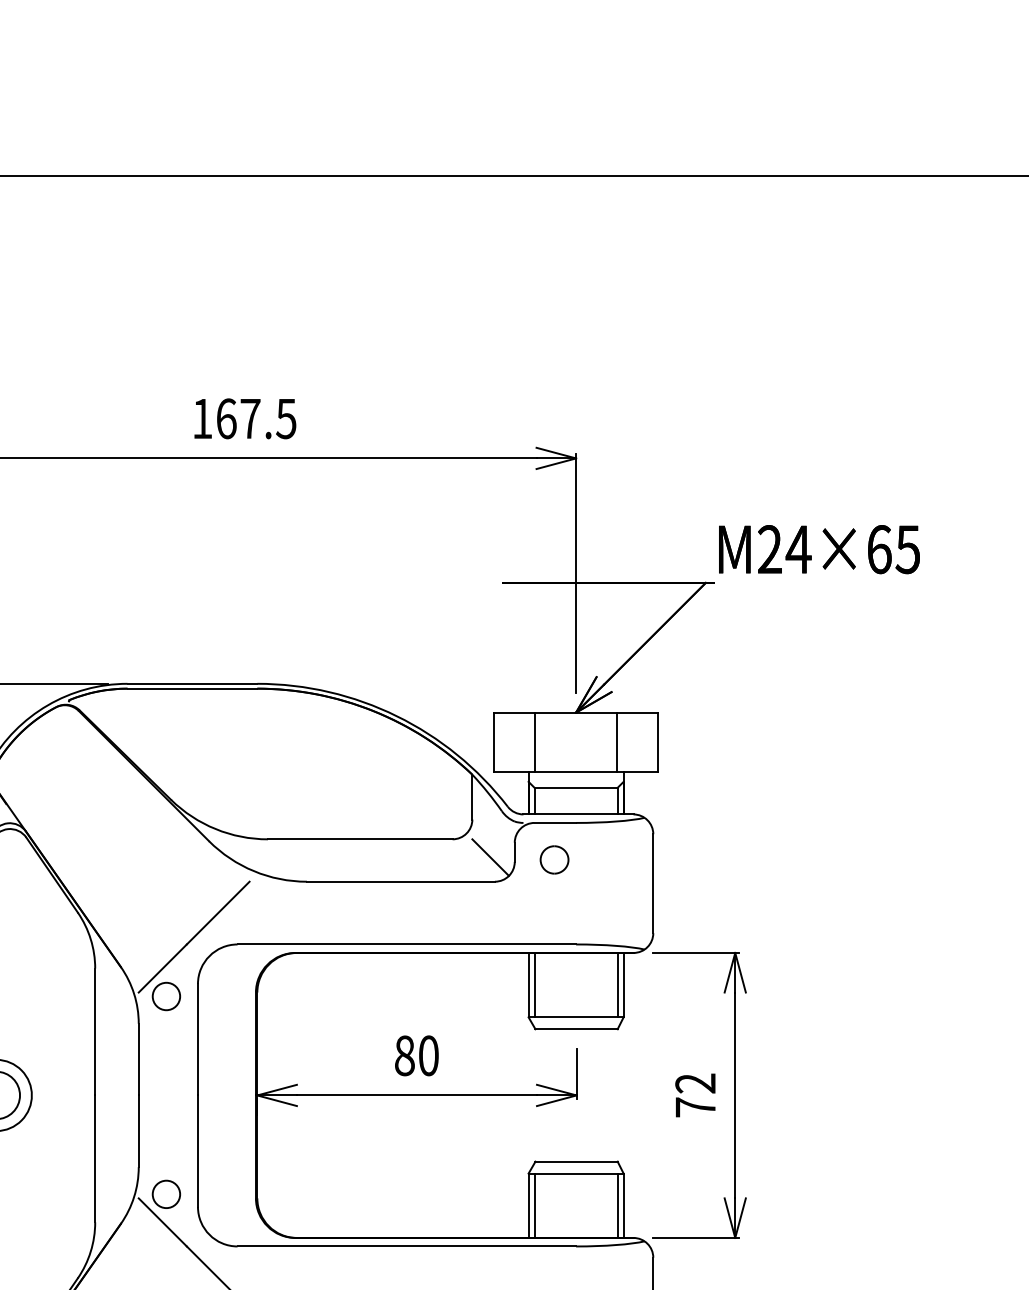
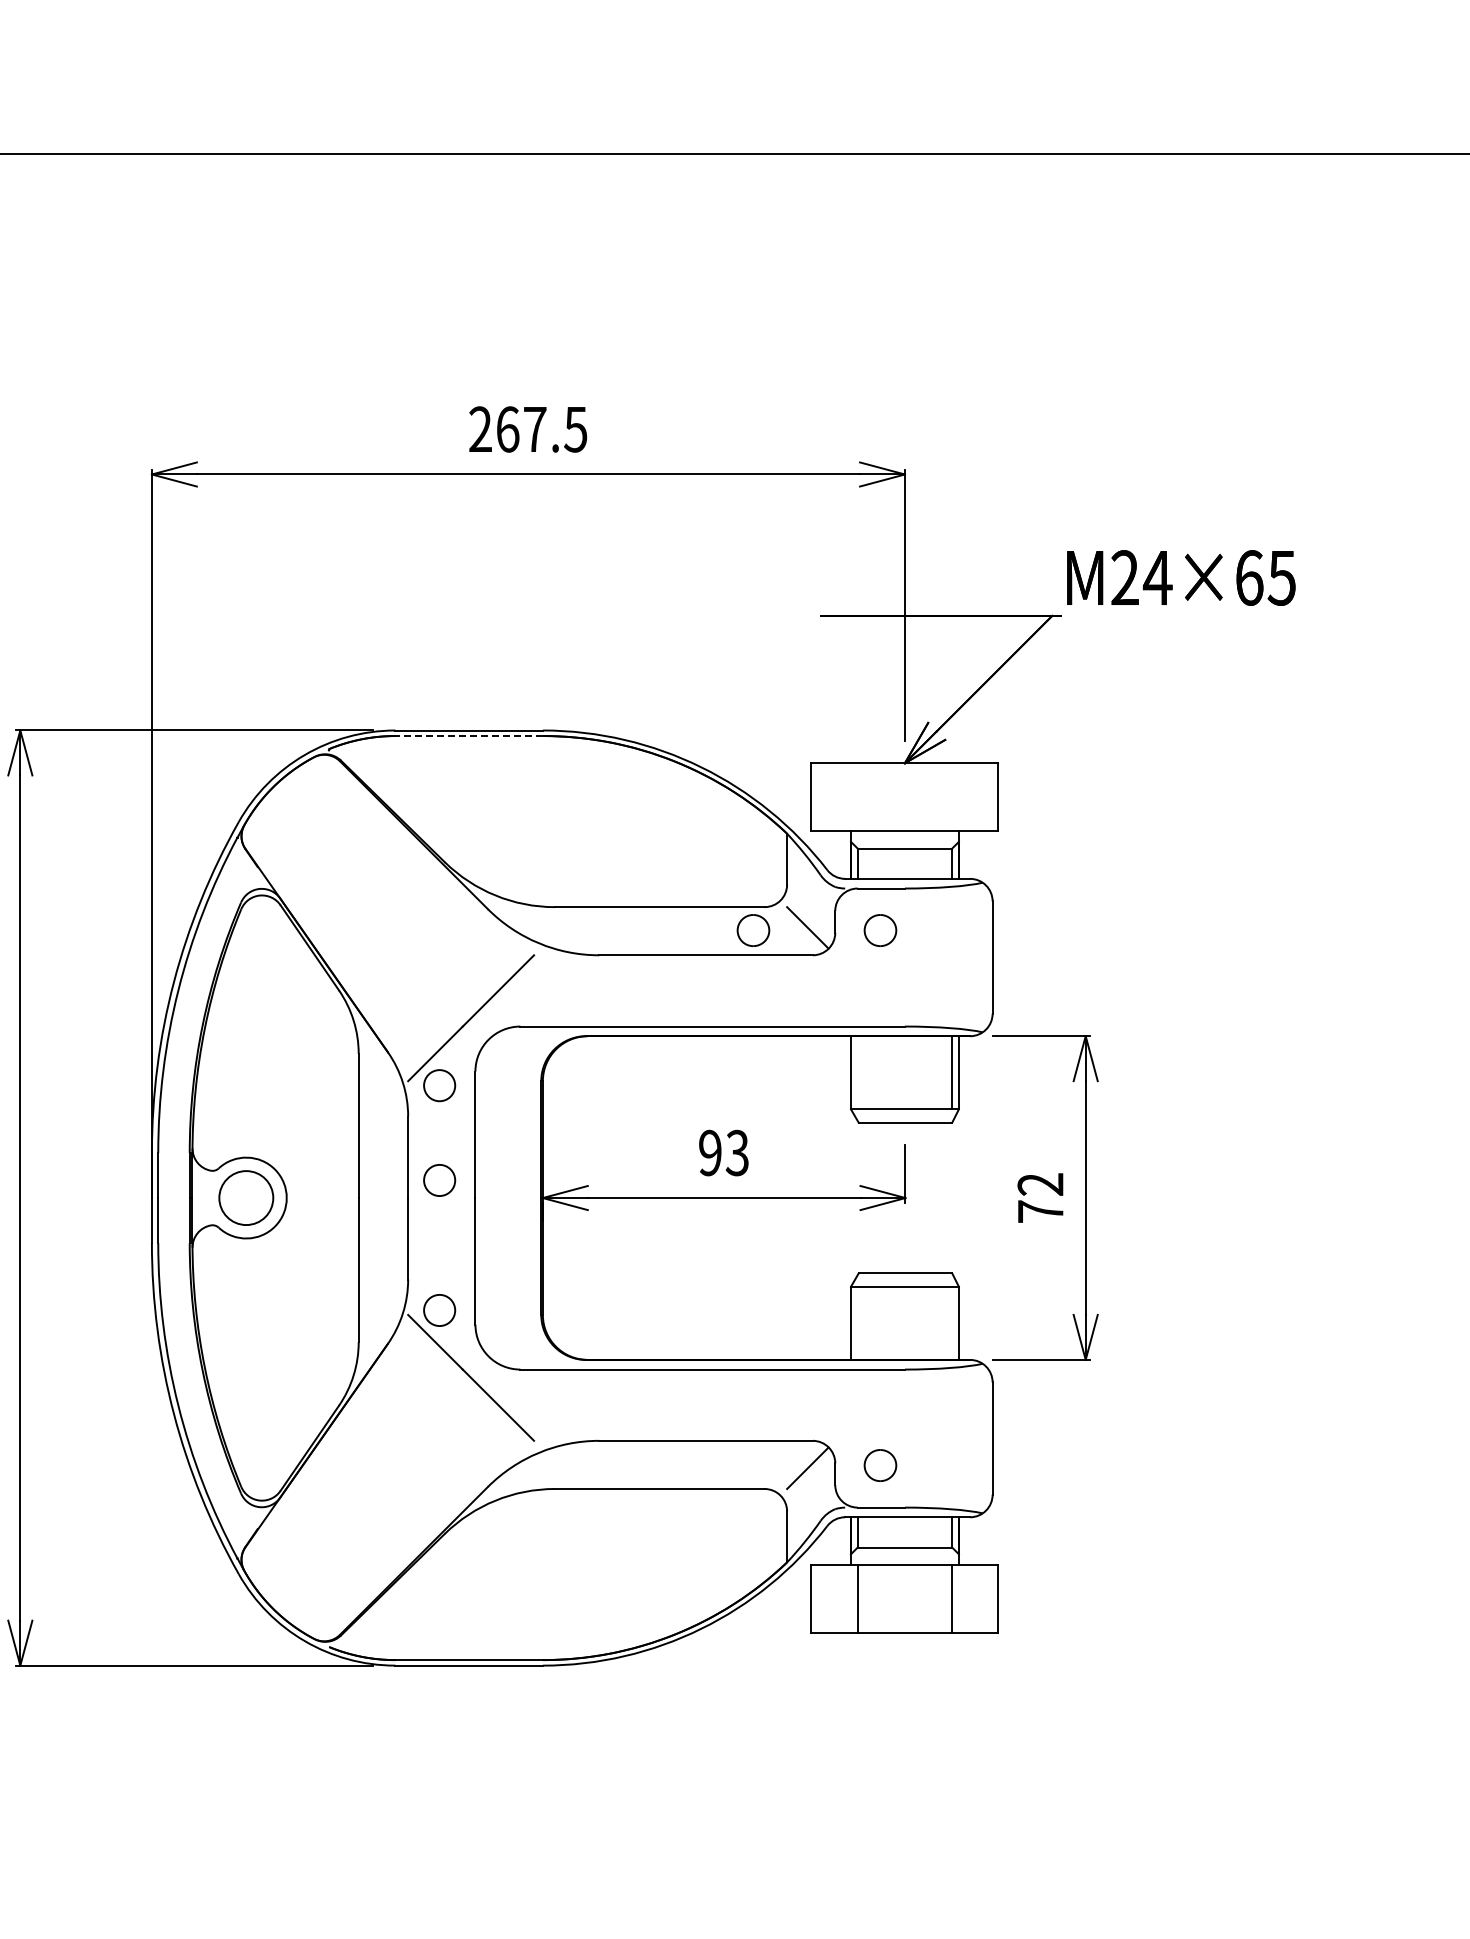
text: (202, 417) -> (480, 428), 167.5 -> 267.5
line: (192, 689) -> (469, 736), solid -> dashed
line: (535, 741) -> (858, 796), removed
line: (617, 741) -> (951, 796), removed
part: (442, 859) -> (753, 930), added
line: (534, 984) -> (857, 1072), removed
text: (416, 1055) -> (723, 1152), 80 -> 93
circle: (166, 1079) -> (439, 1180), added
line: (534, 1205) -> (857, 1322), removed
line: (617, 1205) -> (952, 1322), removed

